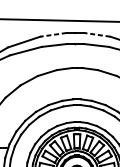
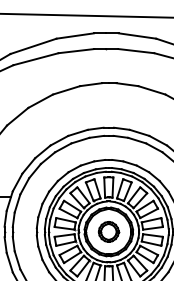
line: (53, 35) -> (75, 36), dashed -> solid
line: (97, 35) -> (137, 36), dashed -> solid

